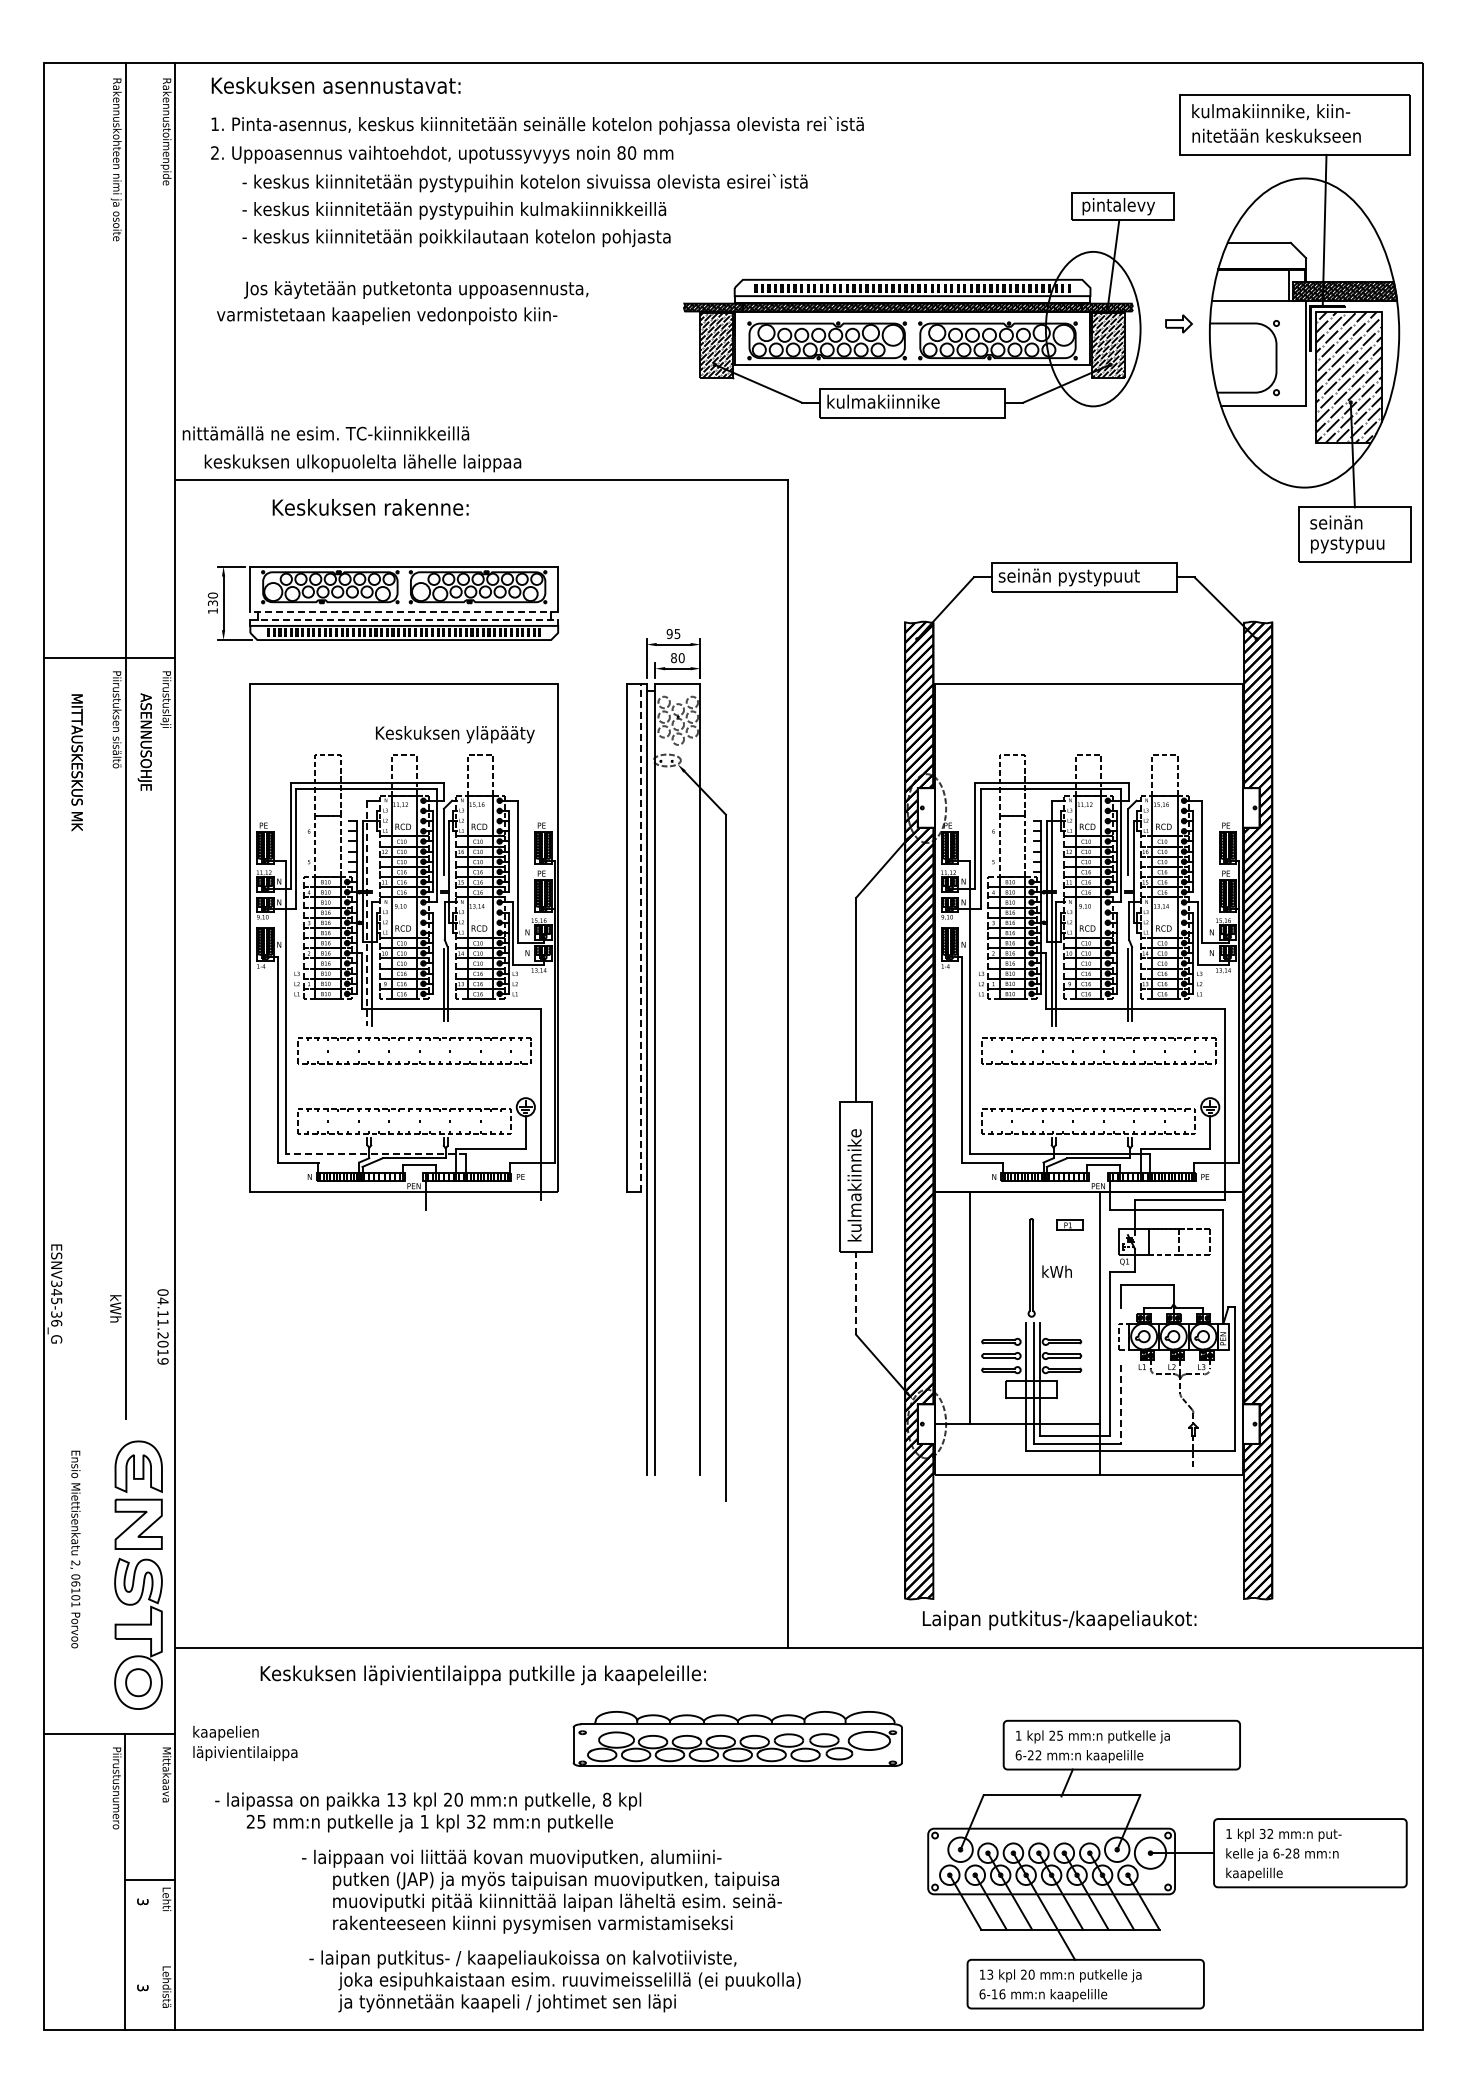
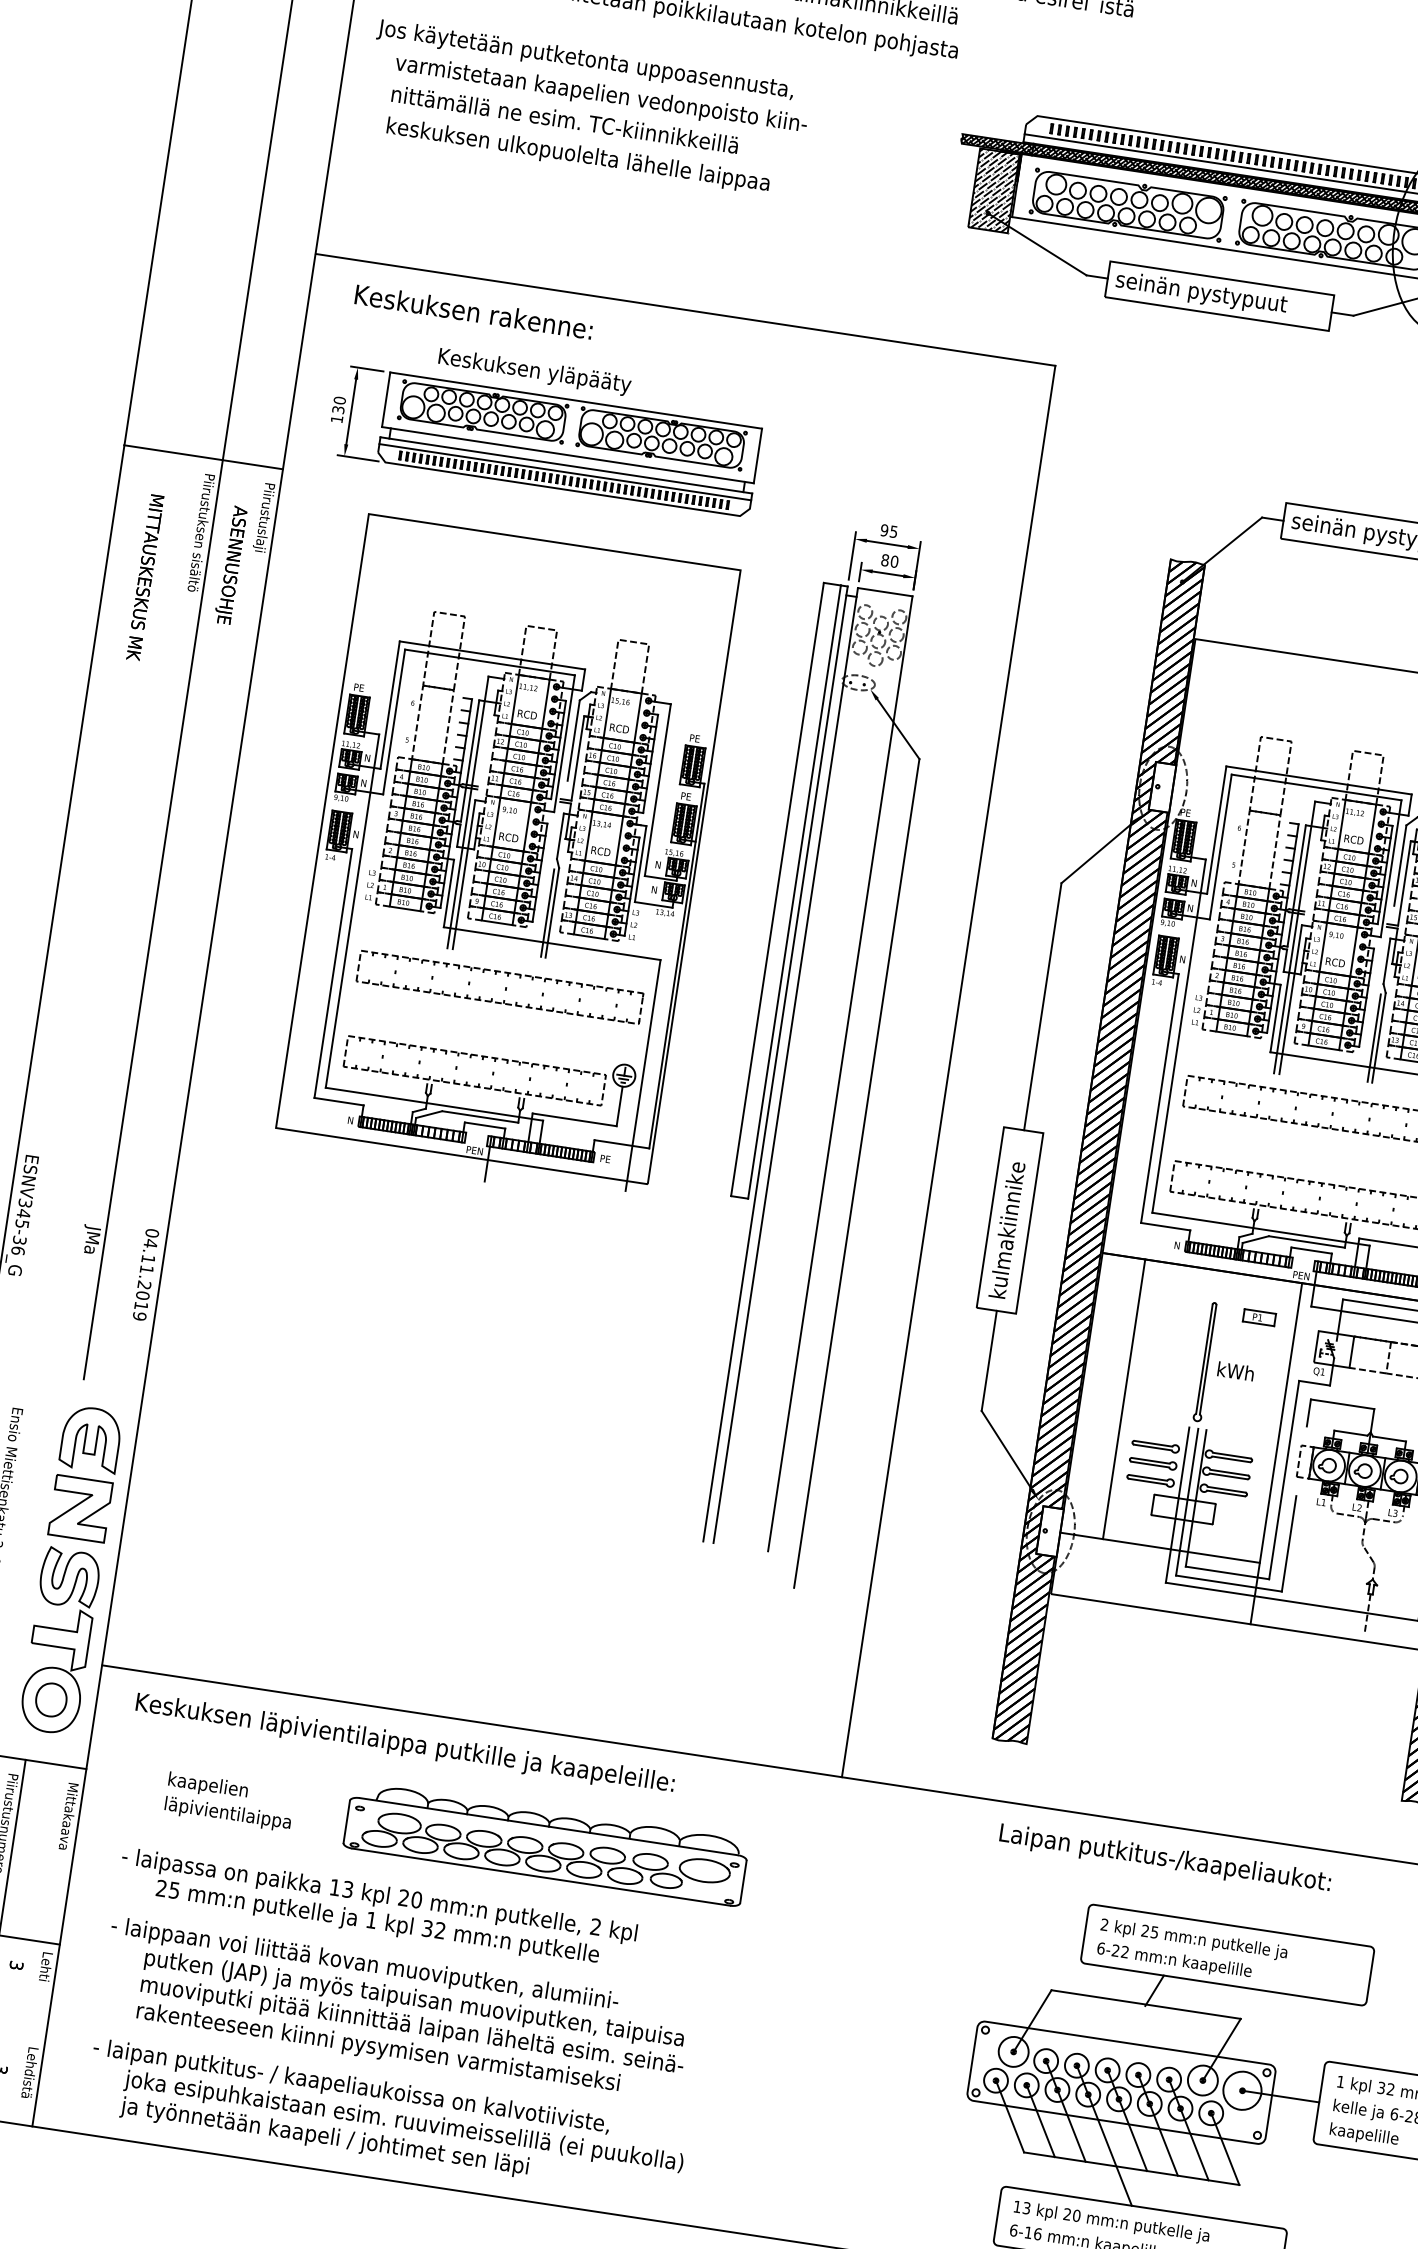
text: (416, 289) -> (586, 59), moved
text: (896, 403) -> (1200, 293), kulmakiinnike -> seinän pystypuut
text: (325, 433) -> (564, 119), moved
text: (362, 463) -> (577, 156), moved
text: (370, 507) -> (473, 312), moved
line: (404, 611) -> (568, 454), dashed -> solid
line: (404, 620) -> (566, 465), dashed -> solid
text: (455, 734) -> (535, 371), moved
line: (367, 913) -> (468, 812), dashed -> solid
line: (641, 937) -> (794, 891), dashed -> solid
line: (375, 1153) -> (434, 1104), dashed -> solid
line: (856, 1292) -> (989, 1359), dashed -> solid
text: (114, 1307) -> (90, 1242), kWh -> JMa
line: (1121, 1404) -> (1289, 1543), dashed -> solid
text: (1059, 1620) -> (1165, 1859), moved
text: (482, 1675) -> (404, 1744), moved
text: (1018, 1735) -> (1104, 1924), 1 -> 2
part: (737, 1738) -> (545, 1843), moved
text: (245, 1743) -> (229, 1802), moved
text: (607, 1799) -> (596, 1926), 8 -> 2
text: (541, 1891) -> (394, 2009), moved
text: (554, 1981) -> (385, 2119), moved

